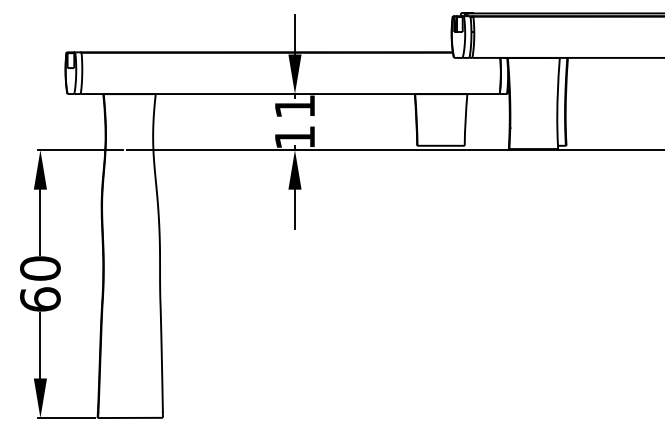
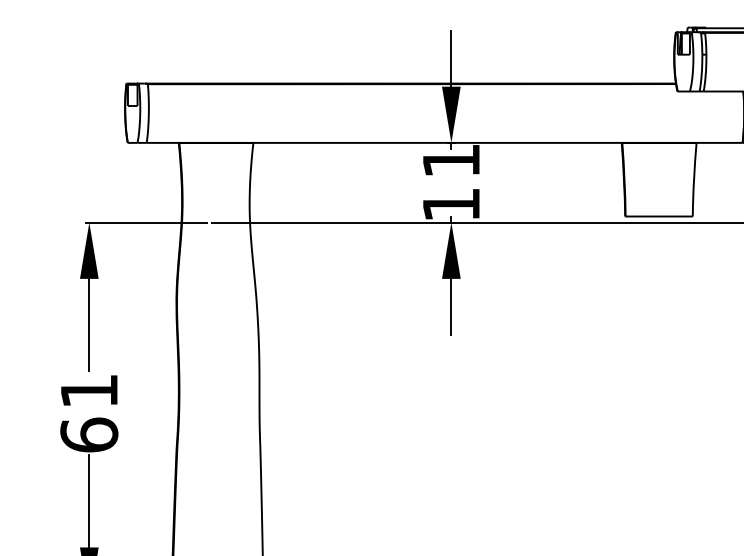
text: (40, 268) -> (89, 391), 60 -> 61

